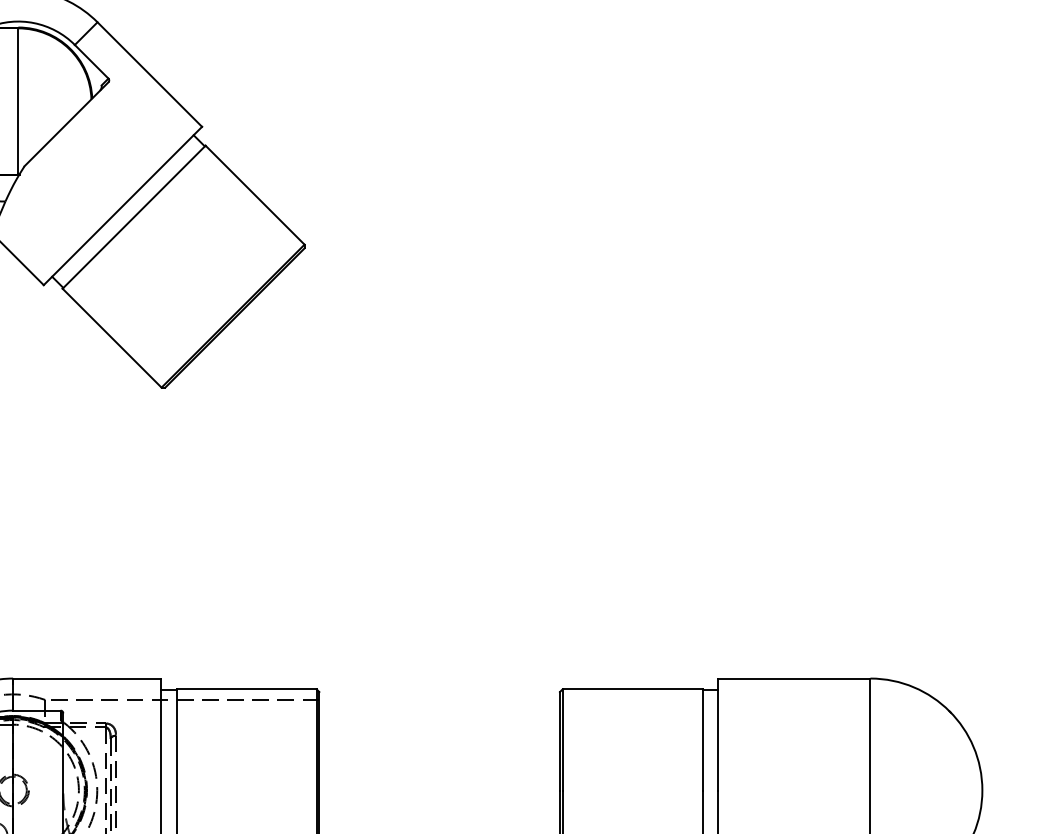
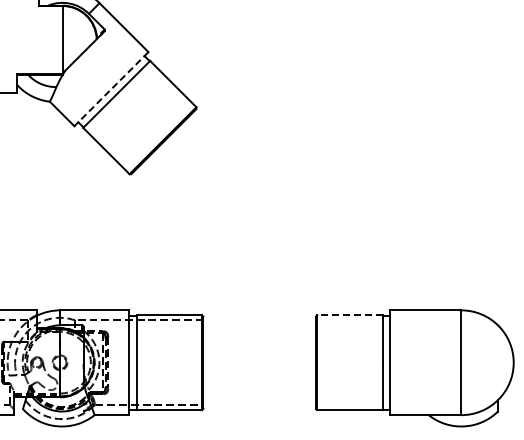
line: (123, 206) -> (111, 89), solid -> dashed
line: (633, 689) -> (350, 315), solid -> dashed

